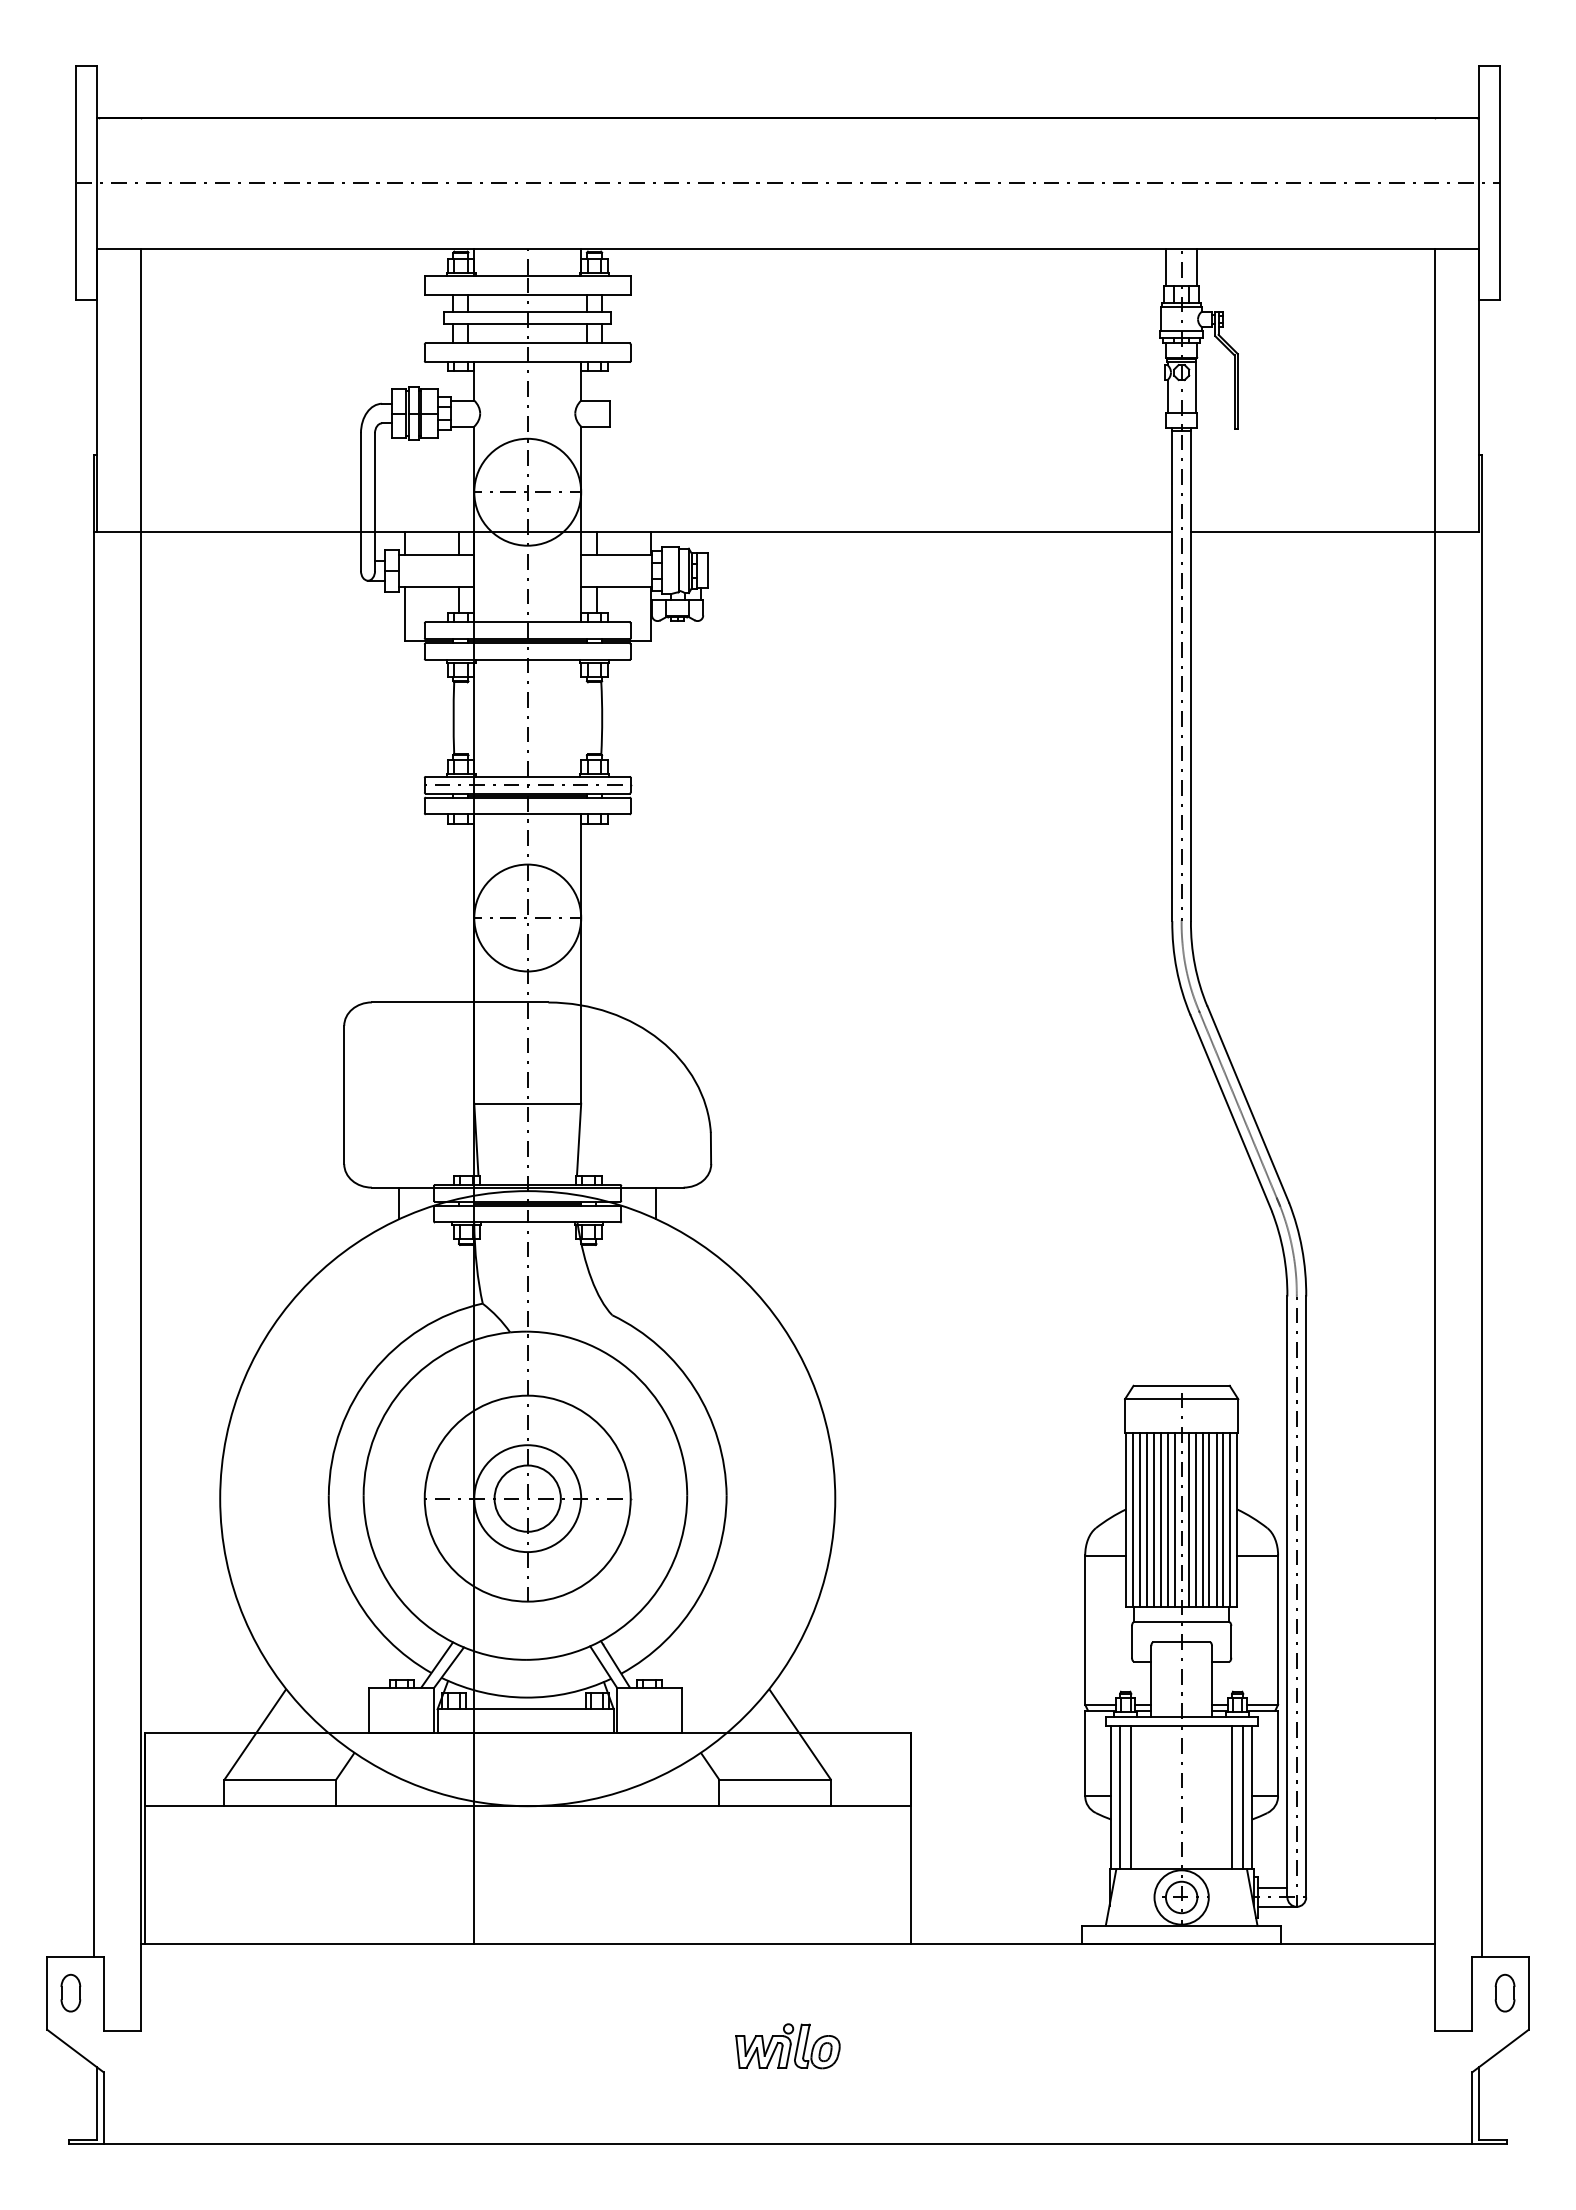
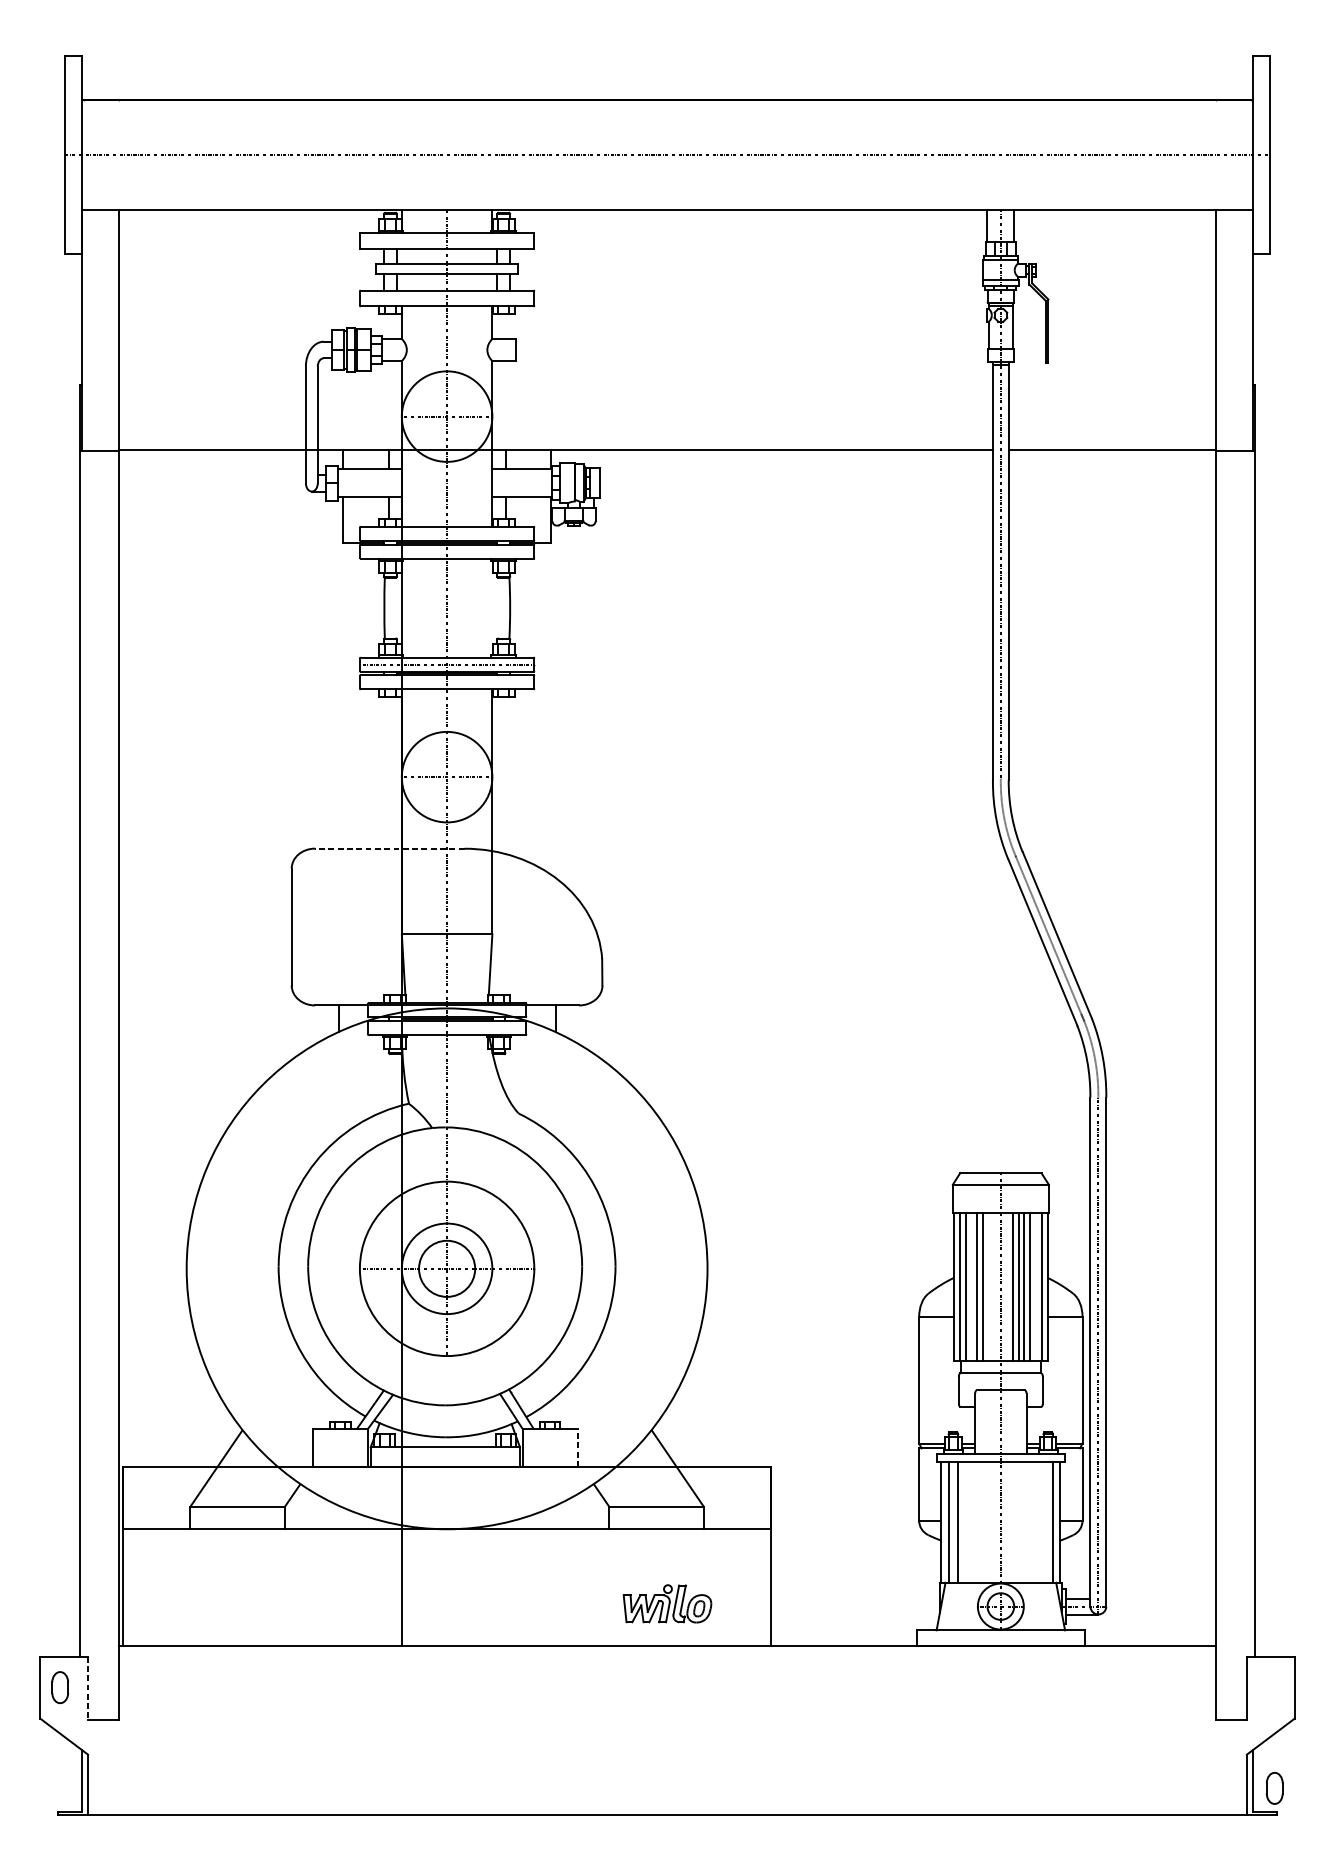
line: (459, 1002) -> (389, 848), solid -> dashed
line: (1146, 1520) -> (971, 1287), removed
line: (1167, 1520) -> (988, 1287), removed
line: (1174, 1520) -> (994, 1287), removed
line: (1188, 1520) -> (1006, 1287), removed
line: (1223, 1520) -> (1036, 1287), removed
line: (681, 1710) -> (577, 1448), solid -> dashed
line: (1232, 1797) -> (1043, 1521), removed
part: (1504, 1992) -> (1274, 1787), moved
line: (104, 1994) -> (88, 1688), solid -> dashed
part: (787, 2046) -> (667, 1604), moved

